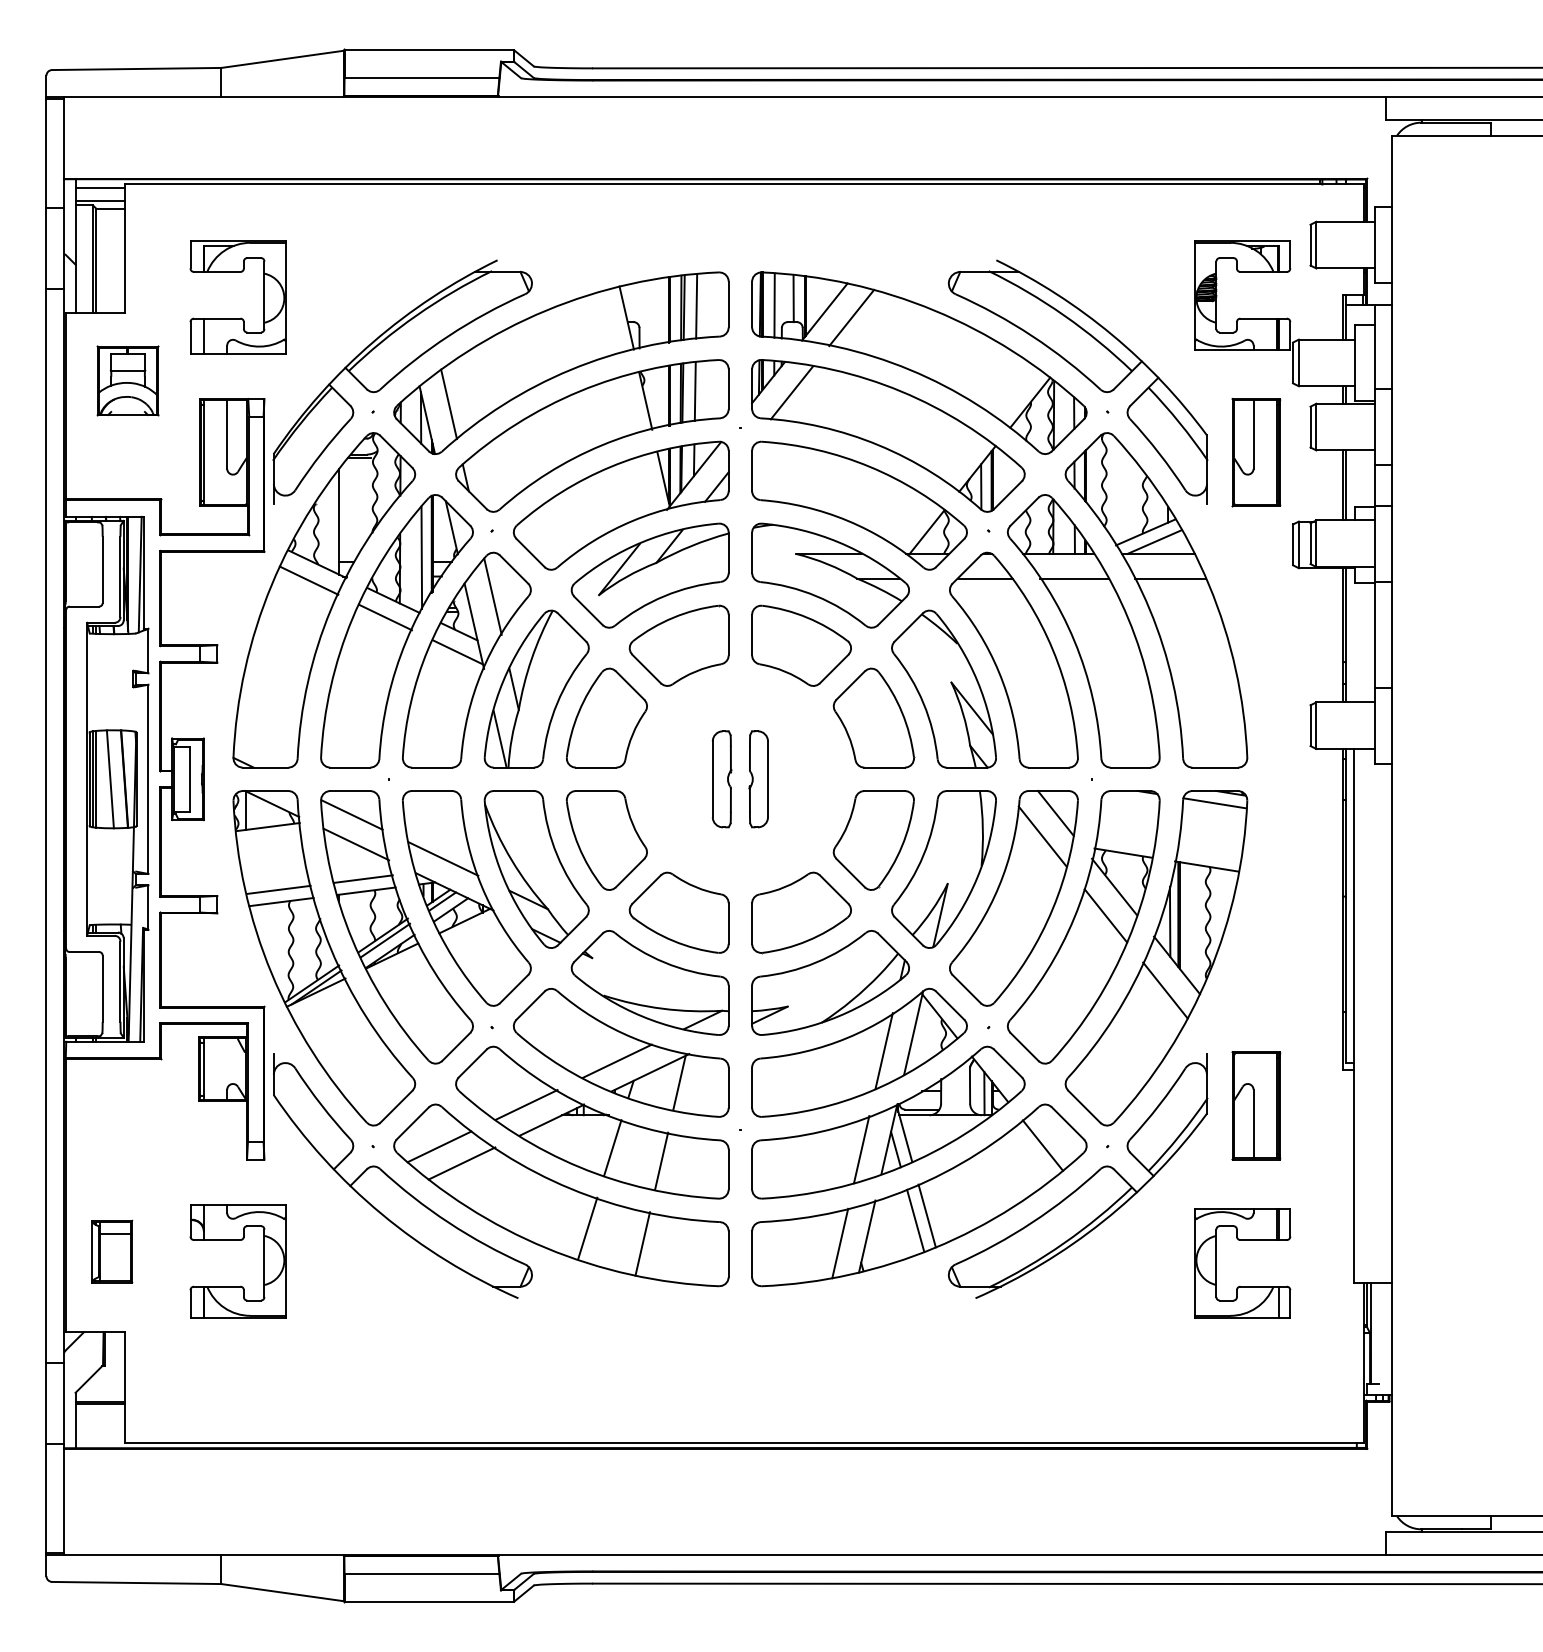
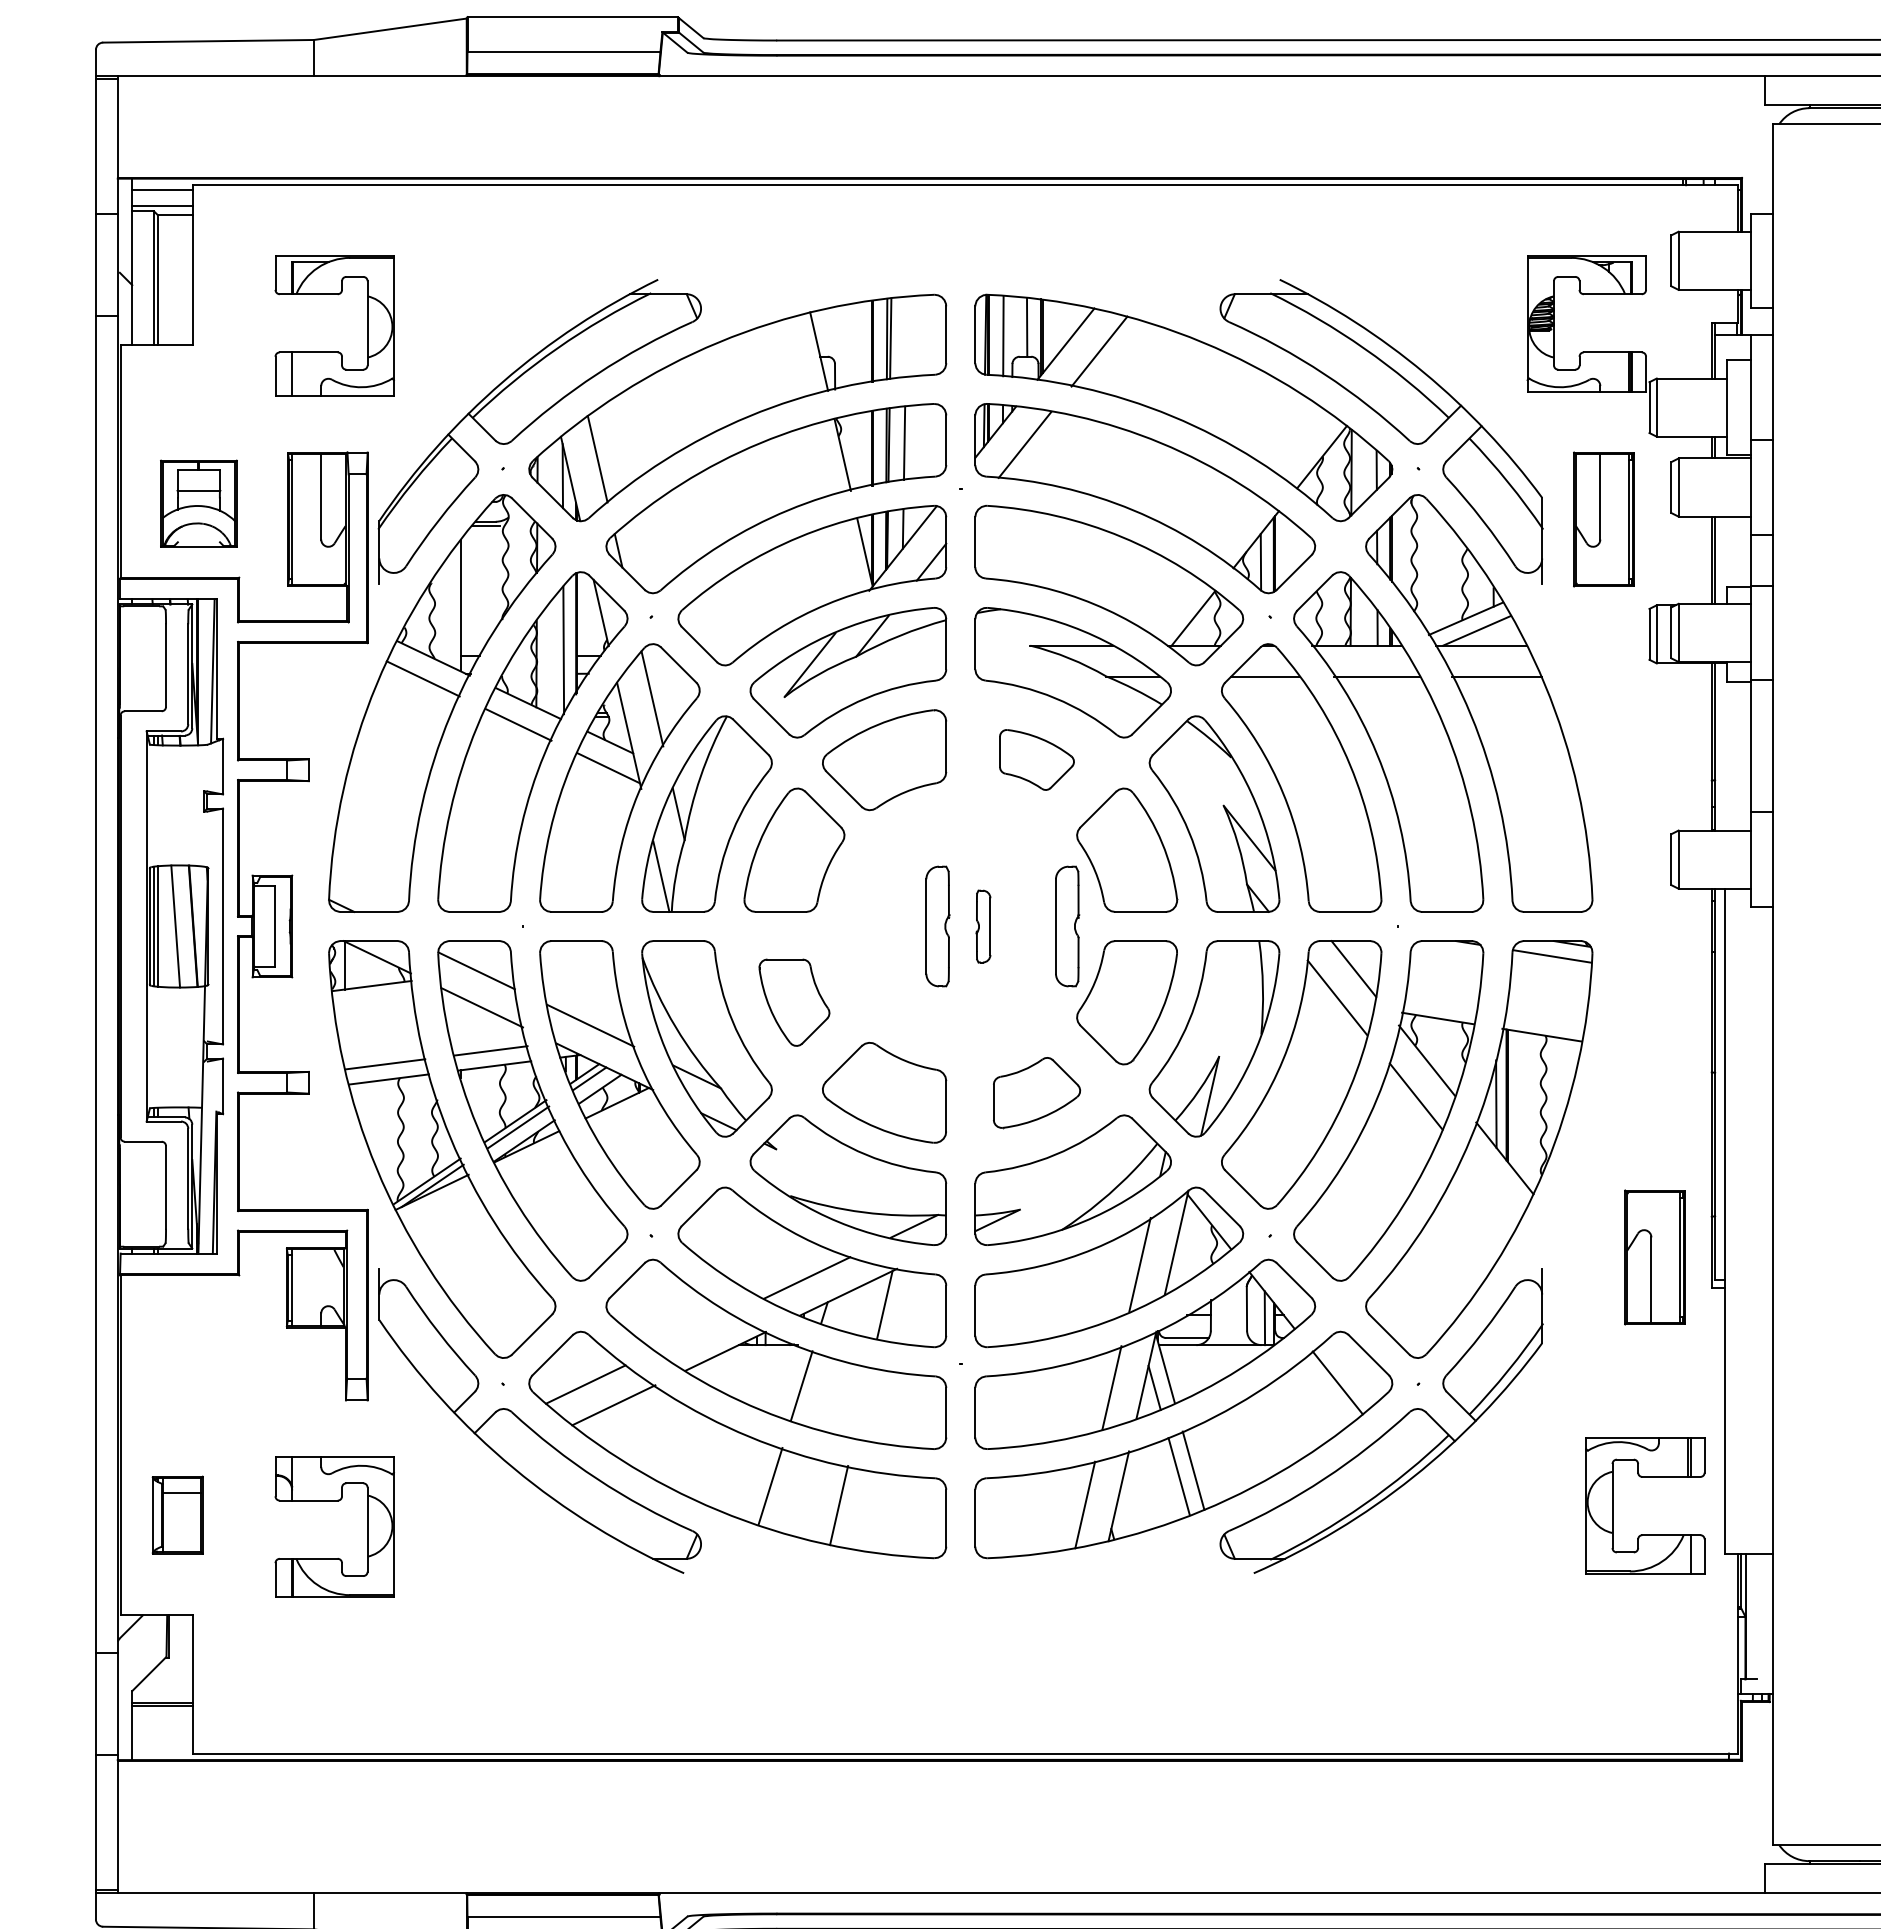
line: (696, 306) -> (906, 337), removed
part: (127, 380) -> (198, 503), moved
part: (801, 645) -> (1036, 759), size x0.6
part: (758, 779) -> (983, 926), size x0.6
part: (825, 779) -> (1066, 926), added
part: (606, 840) -> (793, 1002), size x0.7
part: (801, 912) -> (1036, 1092), size x0.7
line: (1165, 990) -> (1490, 1189), removed
line: (526, 1104) -> (694, 1331), removed
part: (1256, 1105) -> (1655, 1256), moved
line: (661, 1160) -> (862, 1401), removed
part: (1239, 1285) -> (1641, 1533), moved

